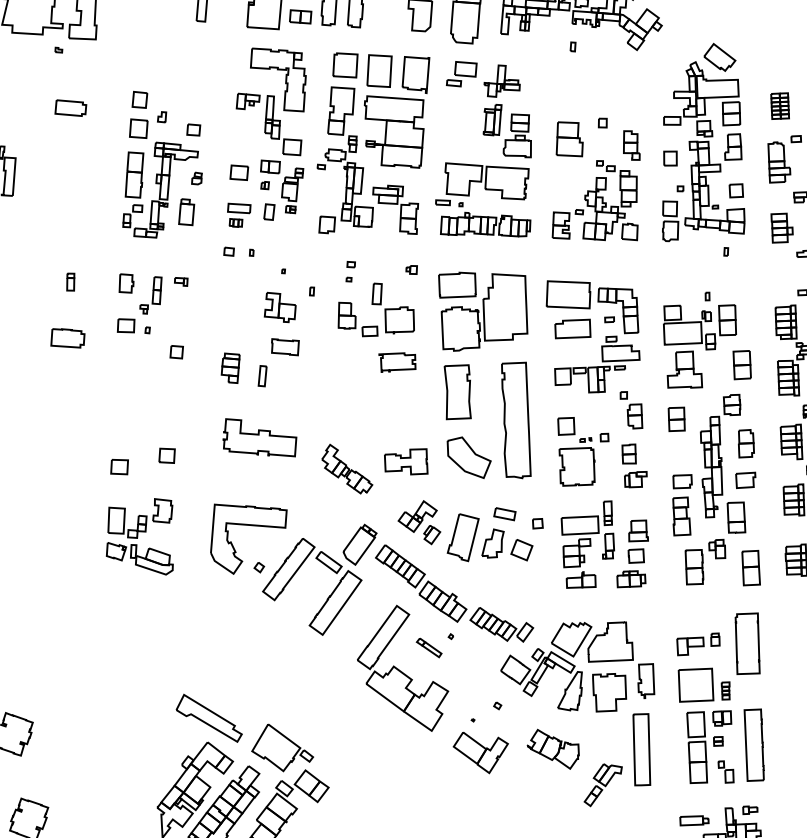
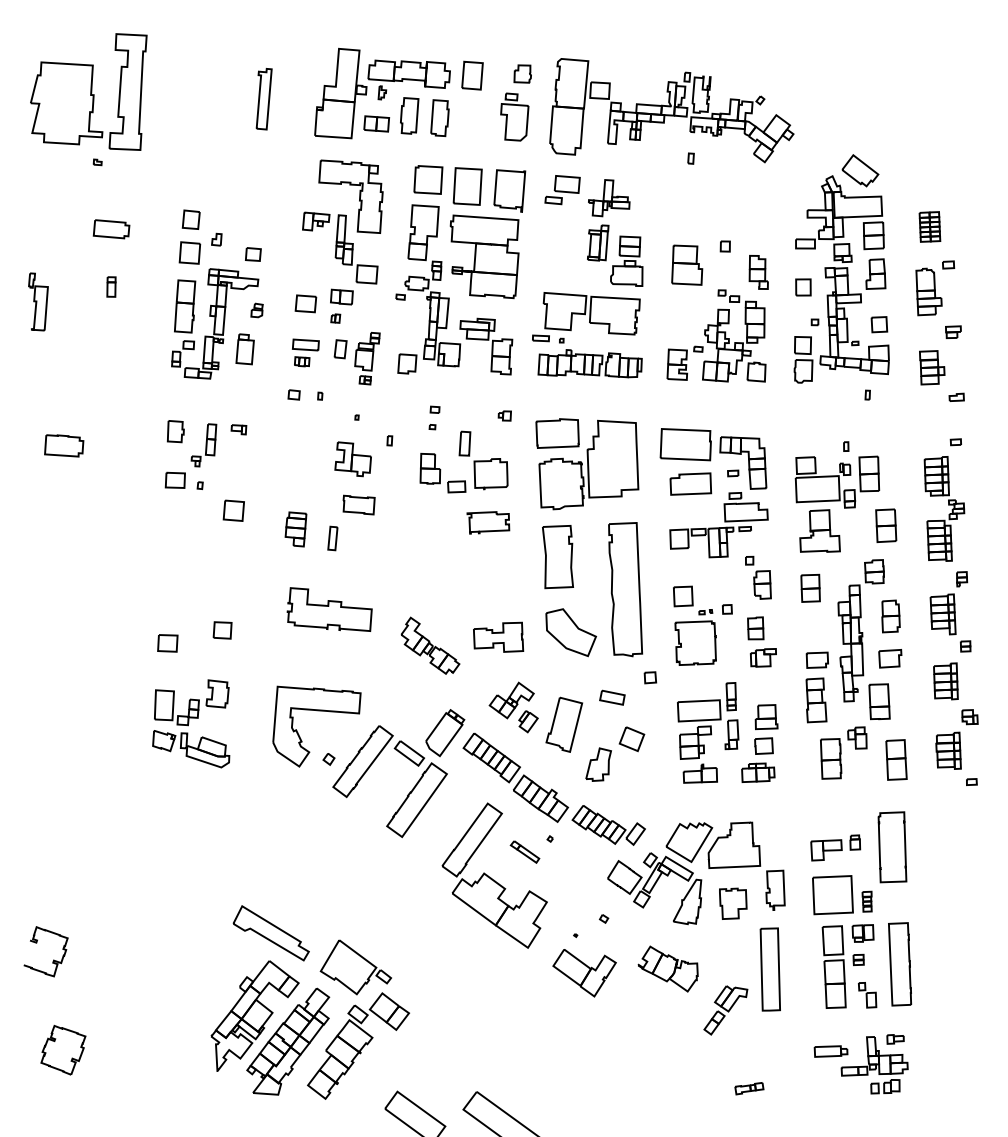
part: (292, 190) -> (367, 358), moved
part: (70, 281) -> (111, 286), moved
part: (68, 338) -> (64, 445), moved
part: (176, 351) -> (233, 510), size x1.4
part: (537, 523) -> (650, 677), moved
part: (492, 543) -> (598, 764), moved
part: (609, 692) -> (733, 903), size x0.7

